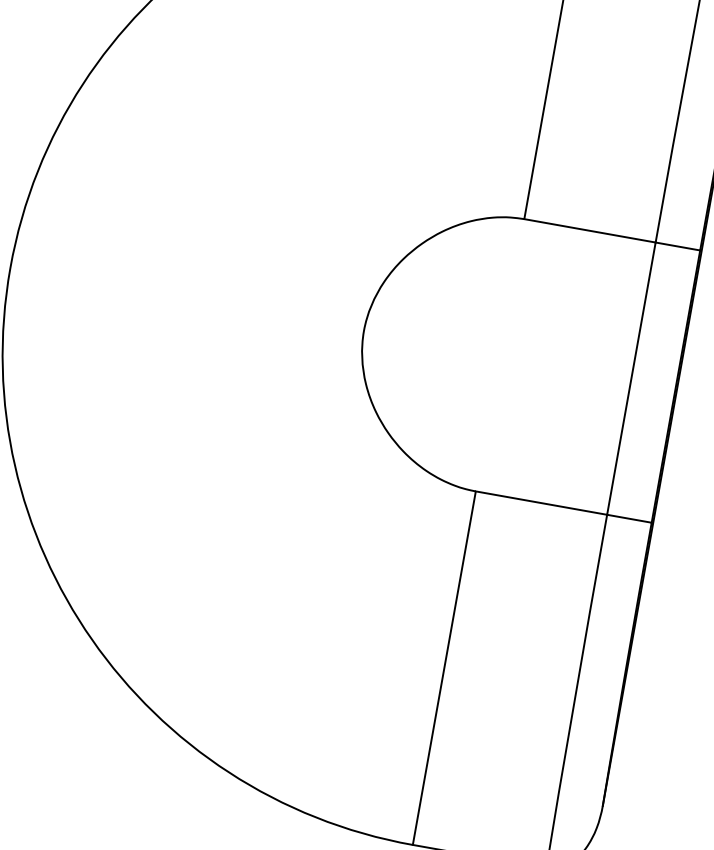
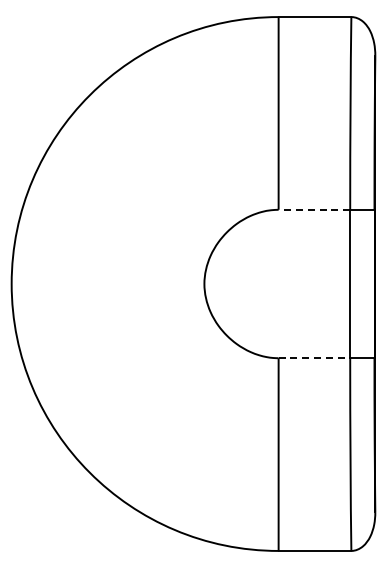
line: (590, 230) -> (314, 209), solid -> dashed
line: (541, 503) -> (314, 358), solid -> dashed

